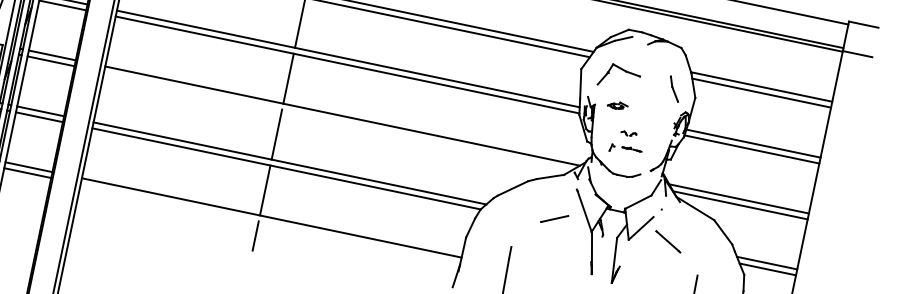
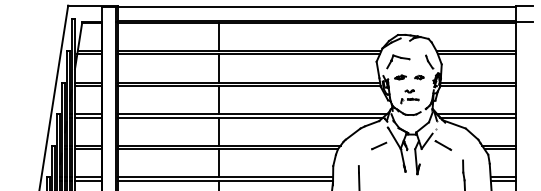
part: (651, 112) -> (419, 77), added
line: (337, 121) -> (250, 117), added
line: (270, 223) -> (225, 180), added

